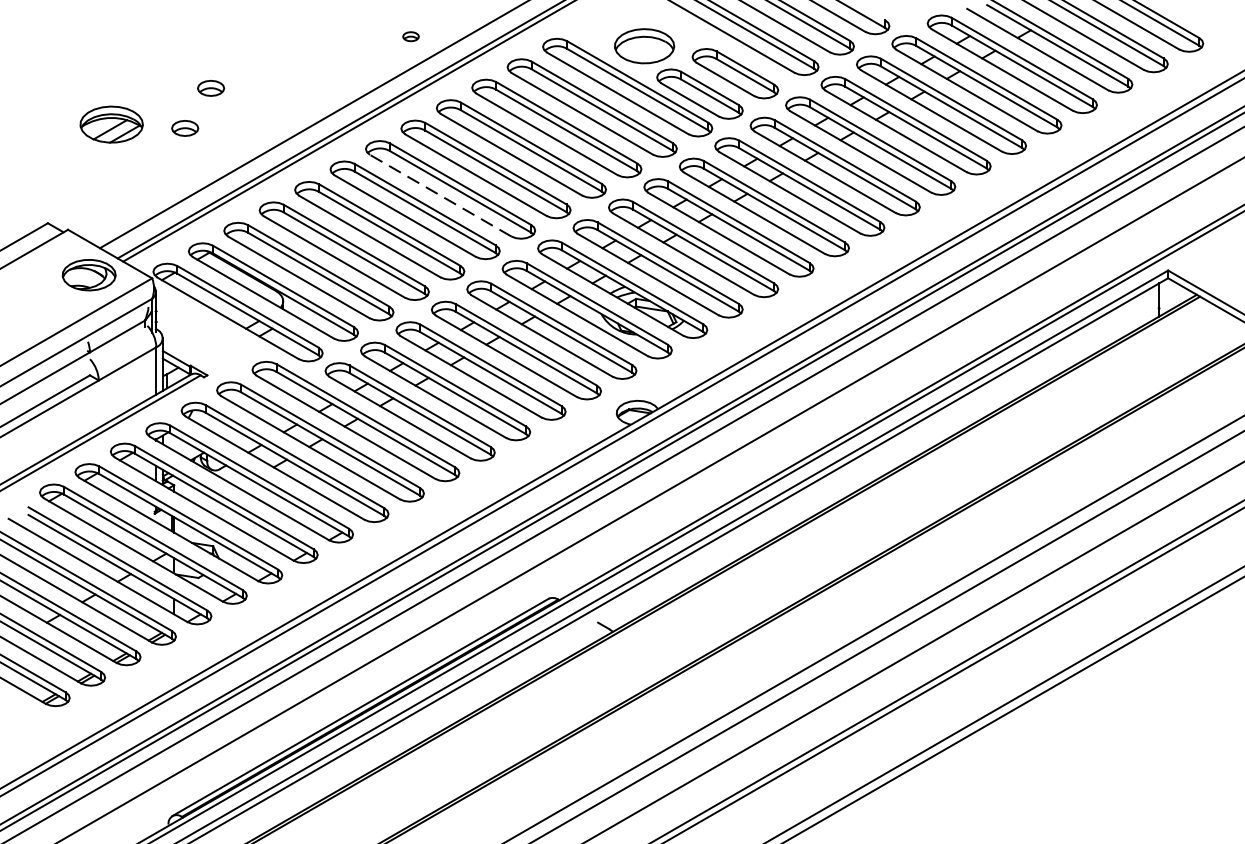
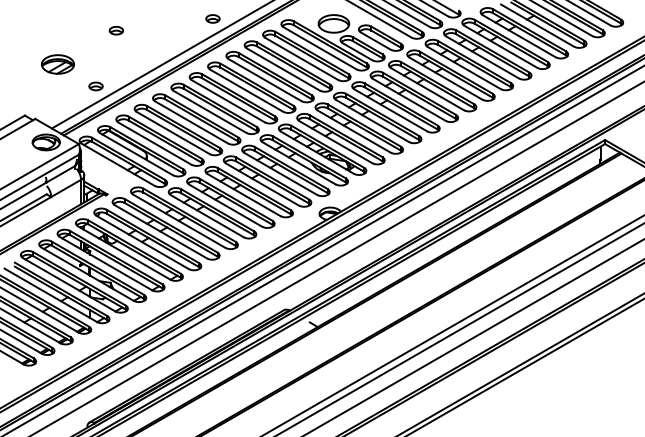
part: (410, 35) -> (212, 18), size x1.67
part: (211, 87) -> (116, 30), moved
part: (184, 128) -> (95, 86), moved
line: (439, 196) -> (227, 101), dashed -> solid

